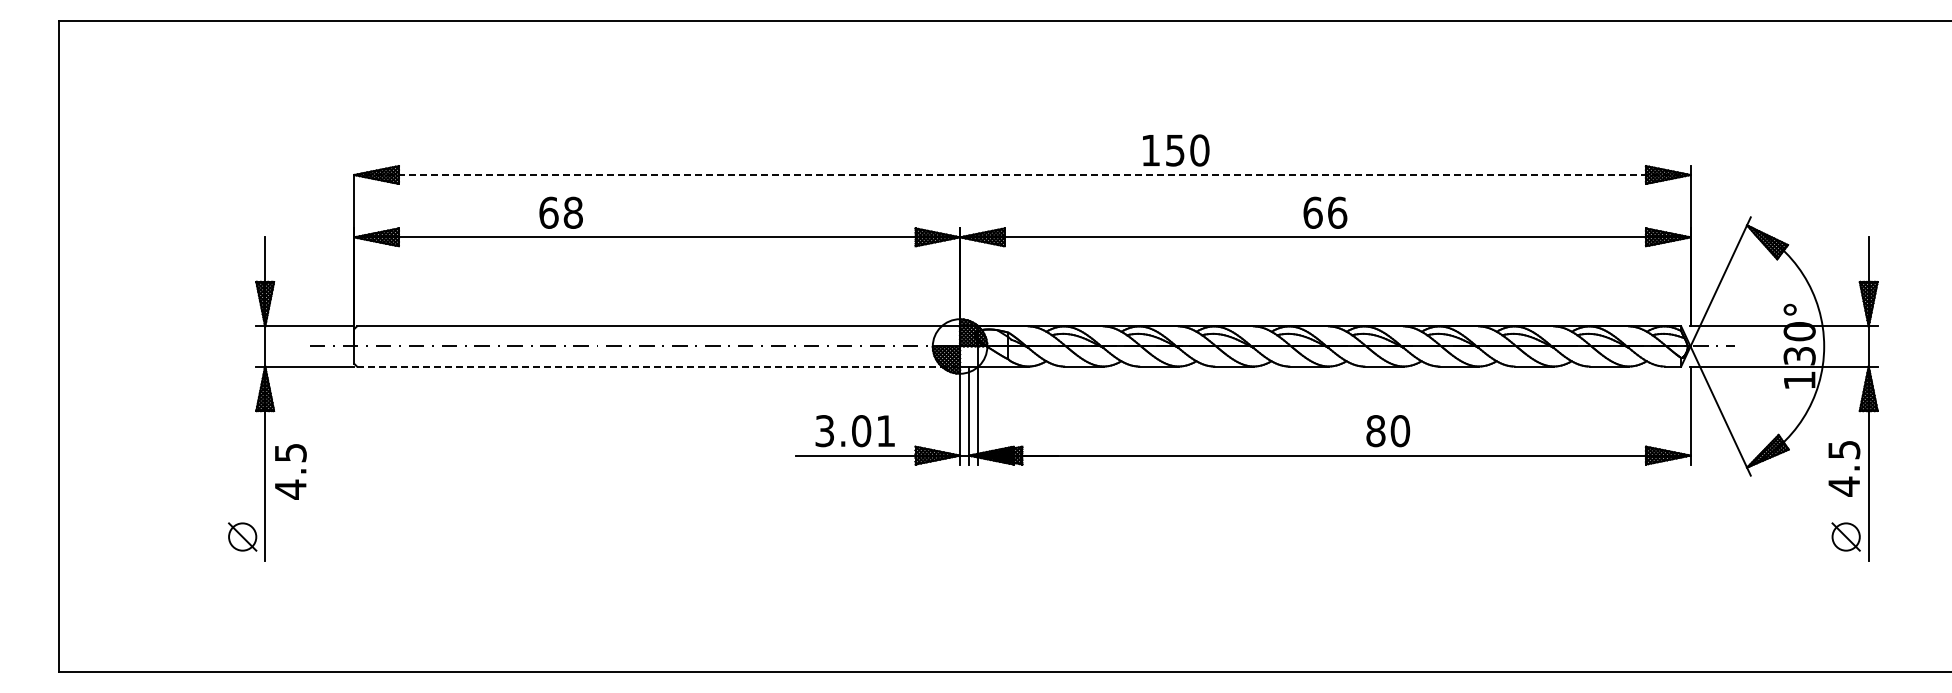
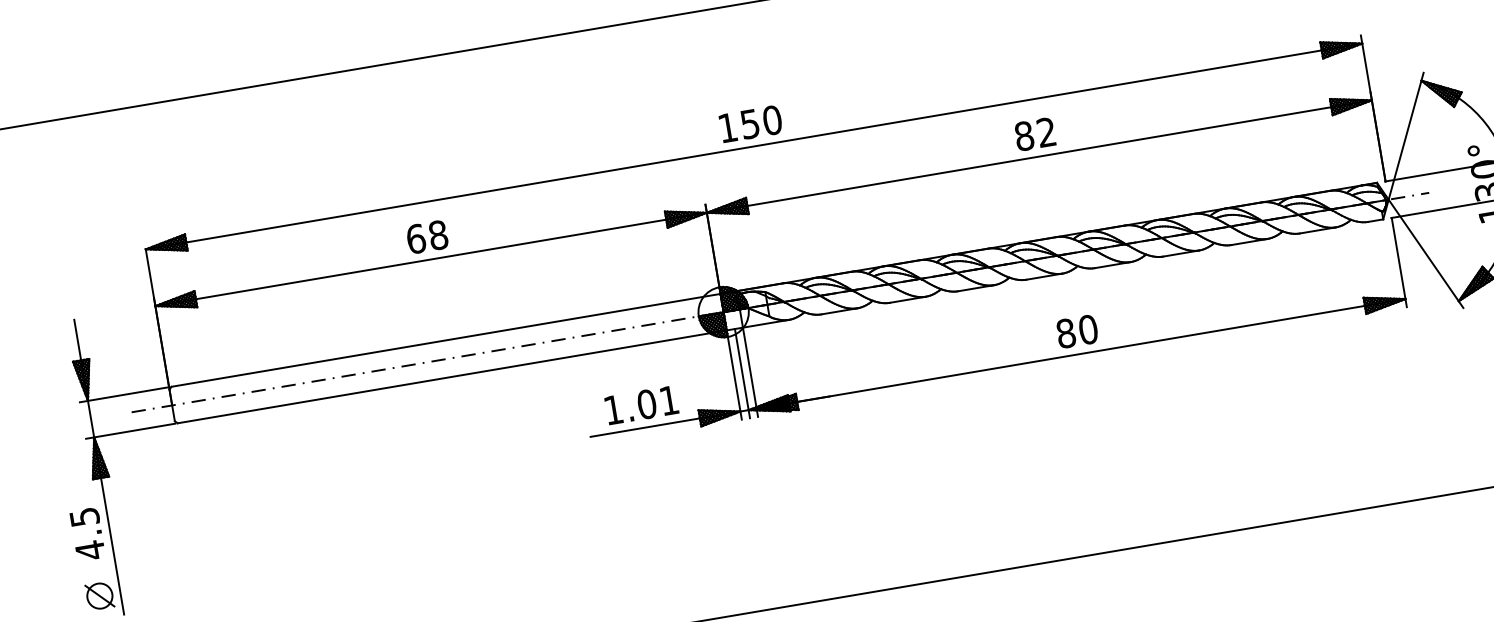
text: (1176, 150) -> (751, 123), moved
line: (1022, 175) -> (754, 146), dashed -> solid
text: (560, 212) -> (426, 236), moved
text: (1325, 212) -> (1035, 133), 66 -> 82
line: (658, 366) -> (452, 376), dashed -> solid
text: (824, 431) -> (613, 410), 3.01 -> 1.01
text: (1388, 431) -> (1077, 331), moved
text: (290, 471) -> (87, 534), moved

